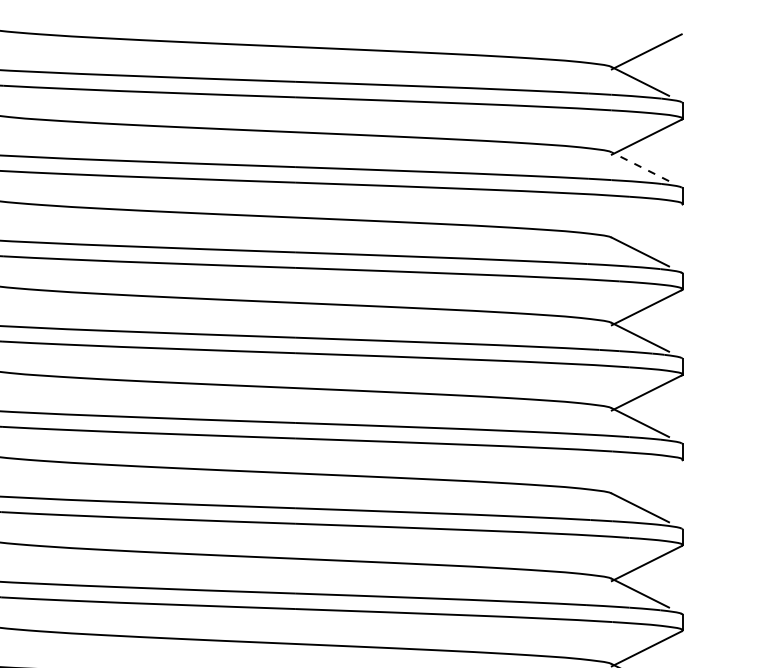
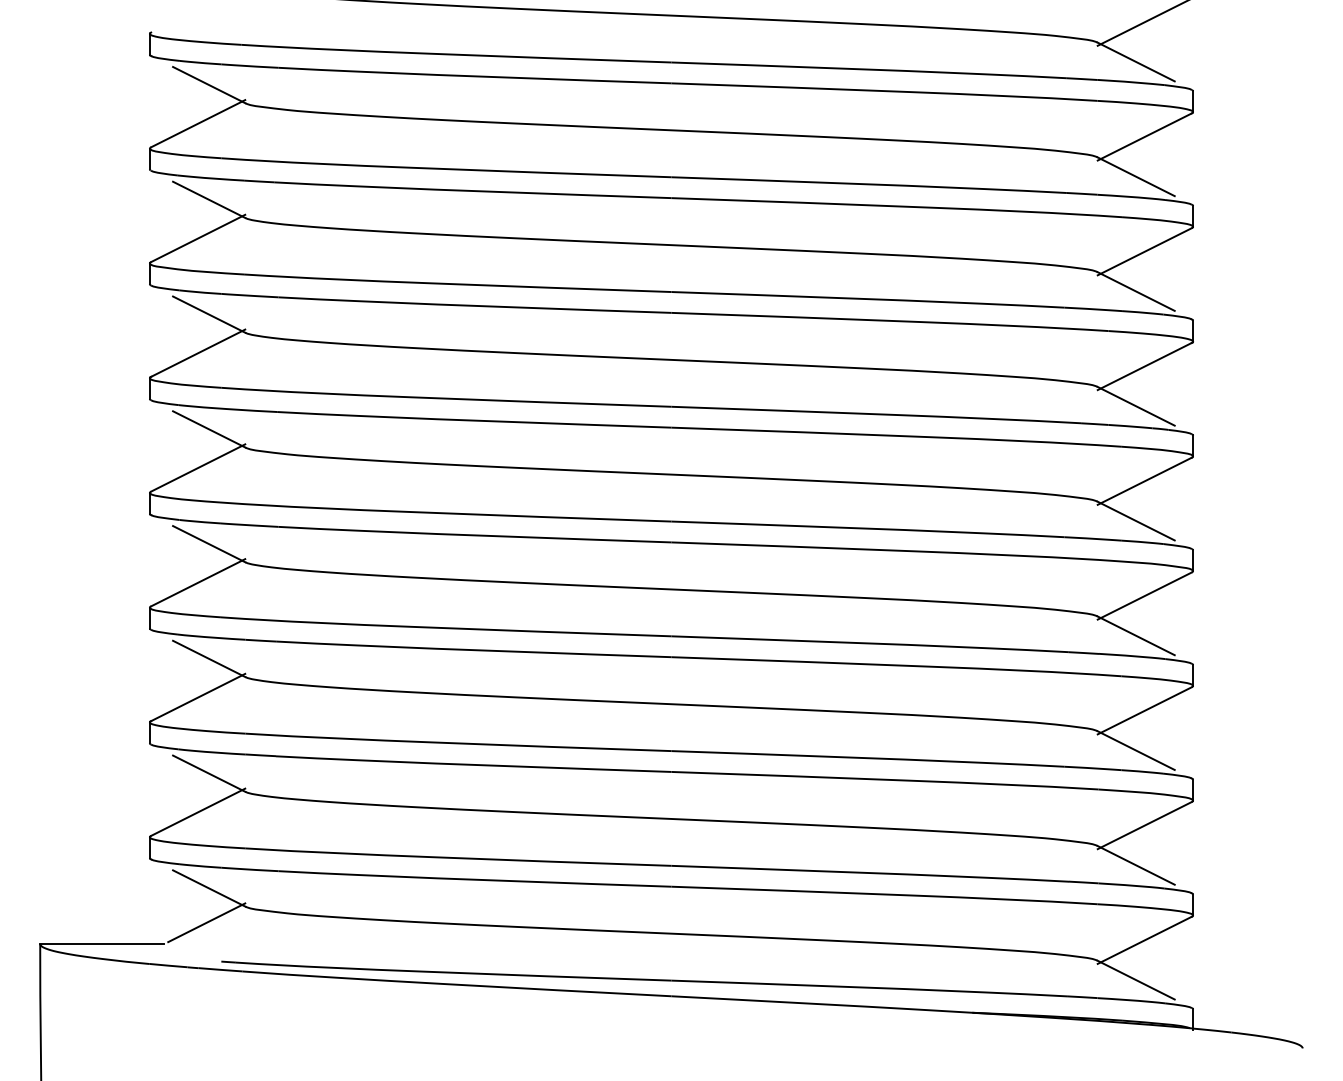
line: (639, 166) -> (1135, 176), dashed -> solid
line: (646, 222) -> (1144, 251), added
line: (646, 477) -> (1144, 595), added

